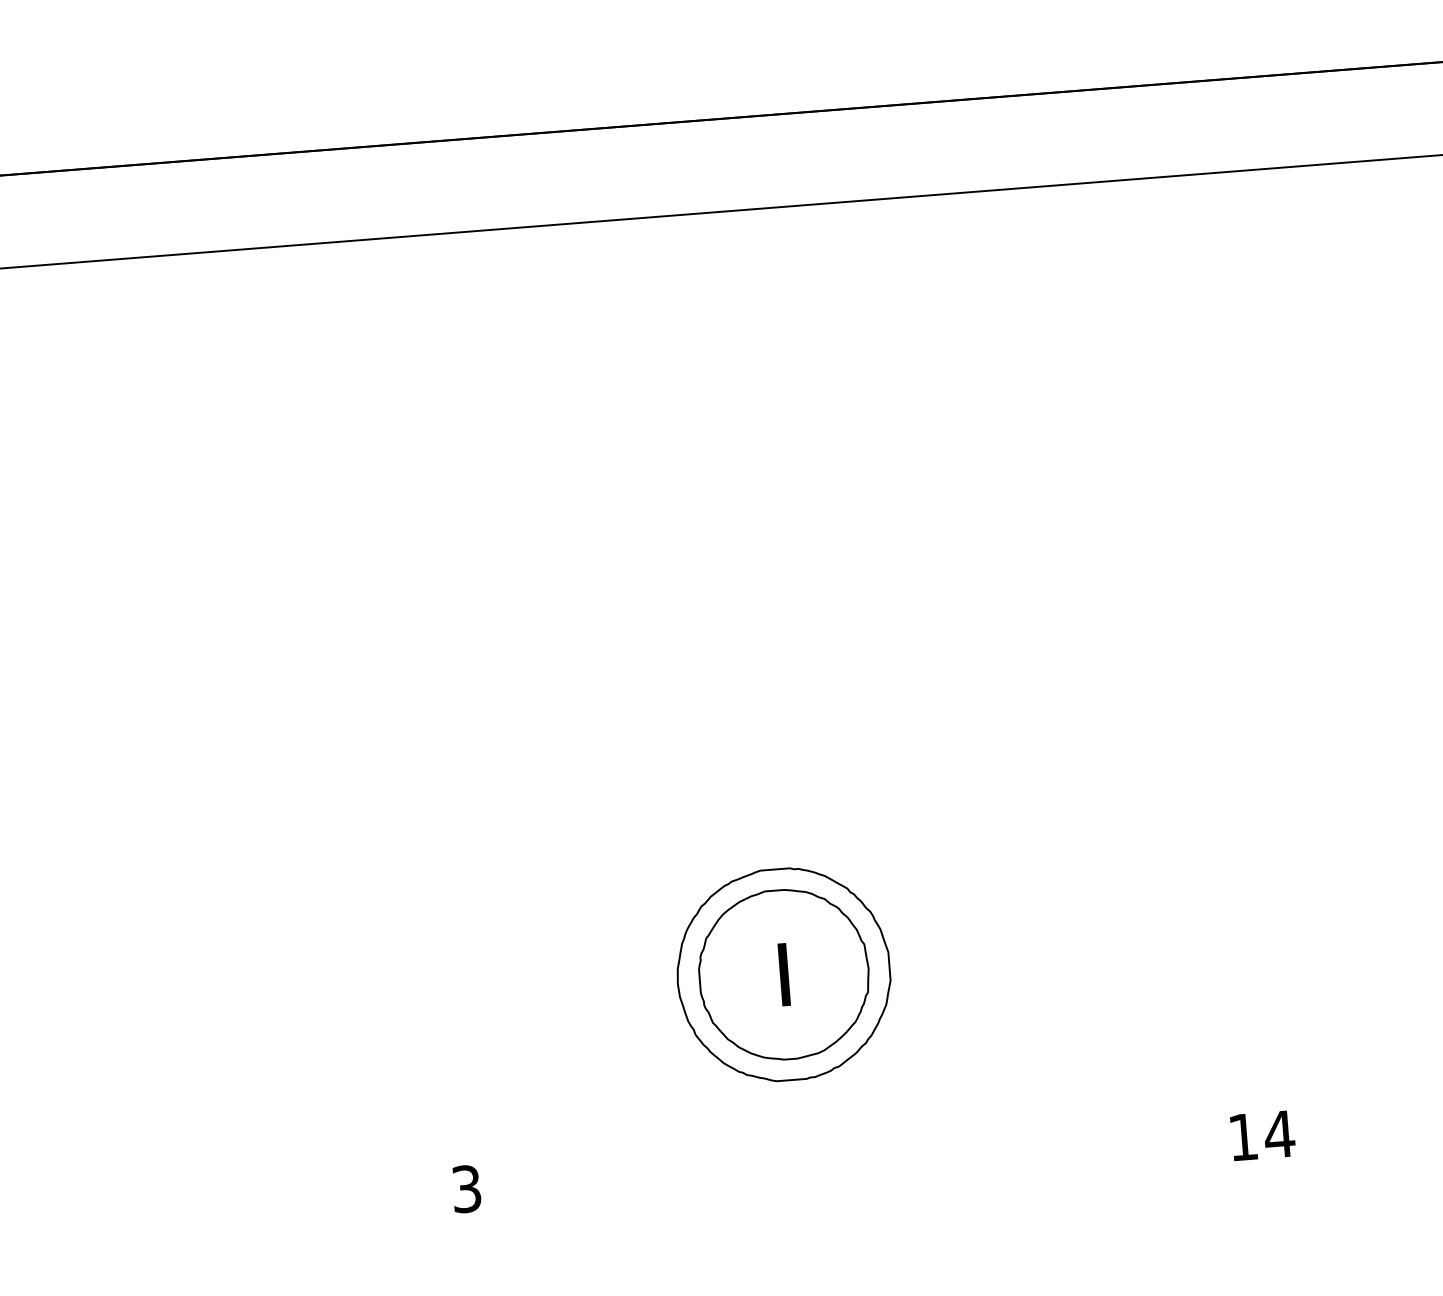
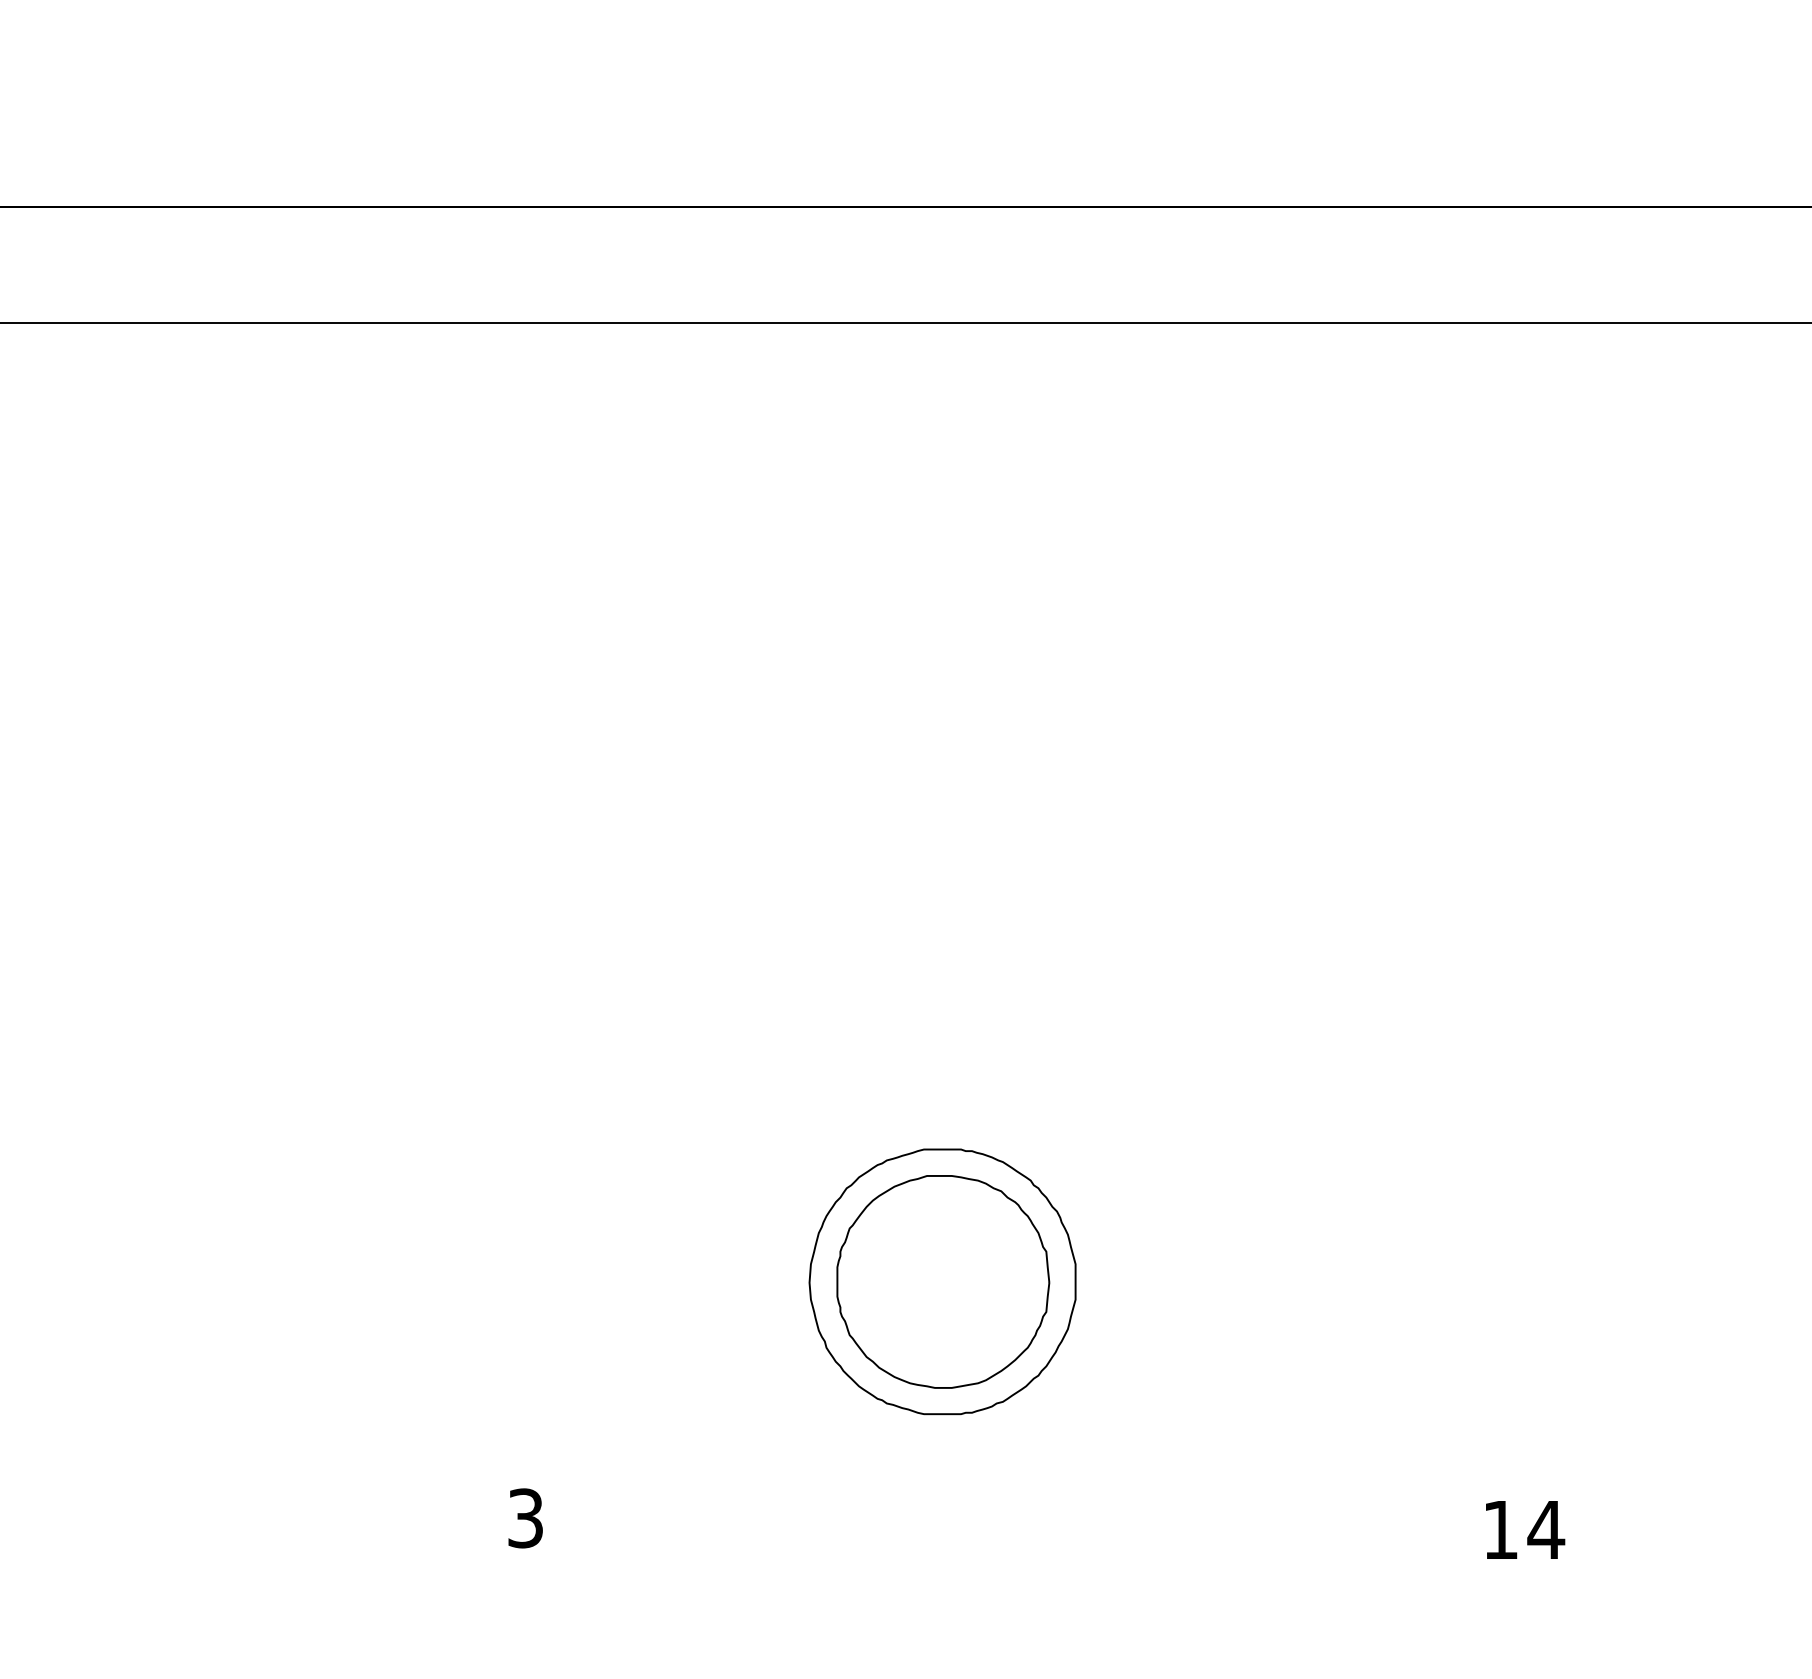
fill: (783, 974) -> (942, 1281), removed

